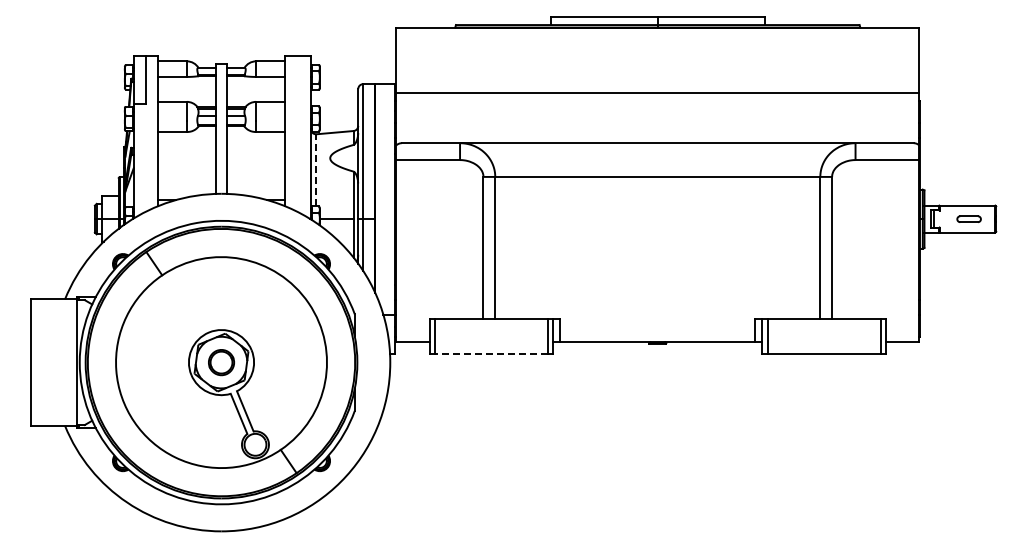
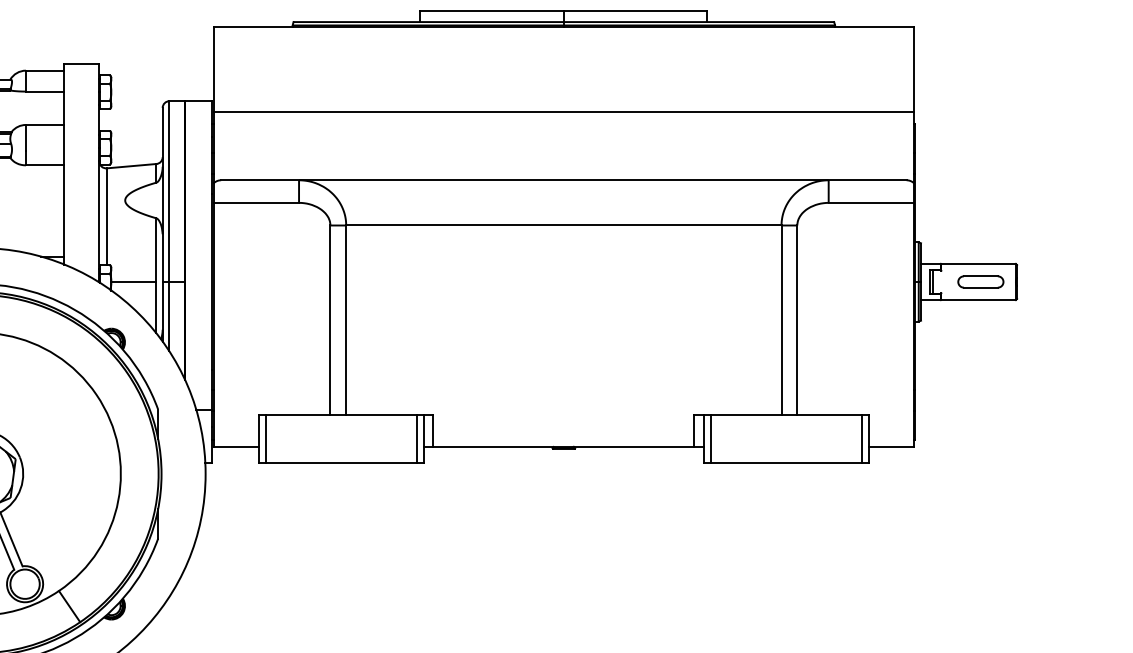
line: (316, 169) -> (106, 215), dashed -> solid
part: (968, 219) -> (979, 282), size x1.43
line: (491, 354) -> (341, 463), dashed -> solid

